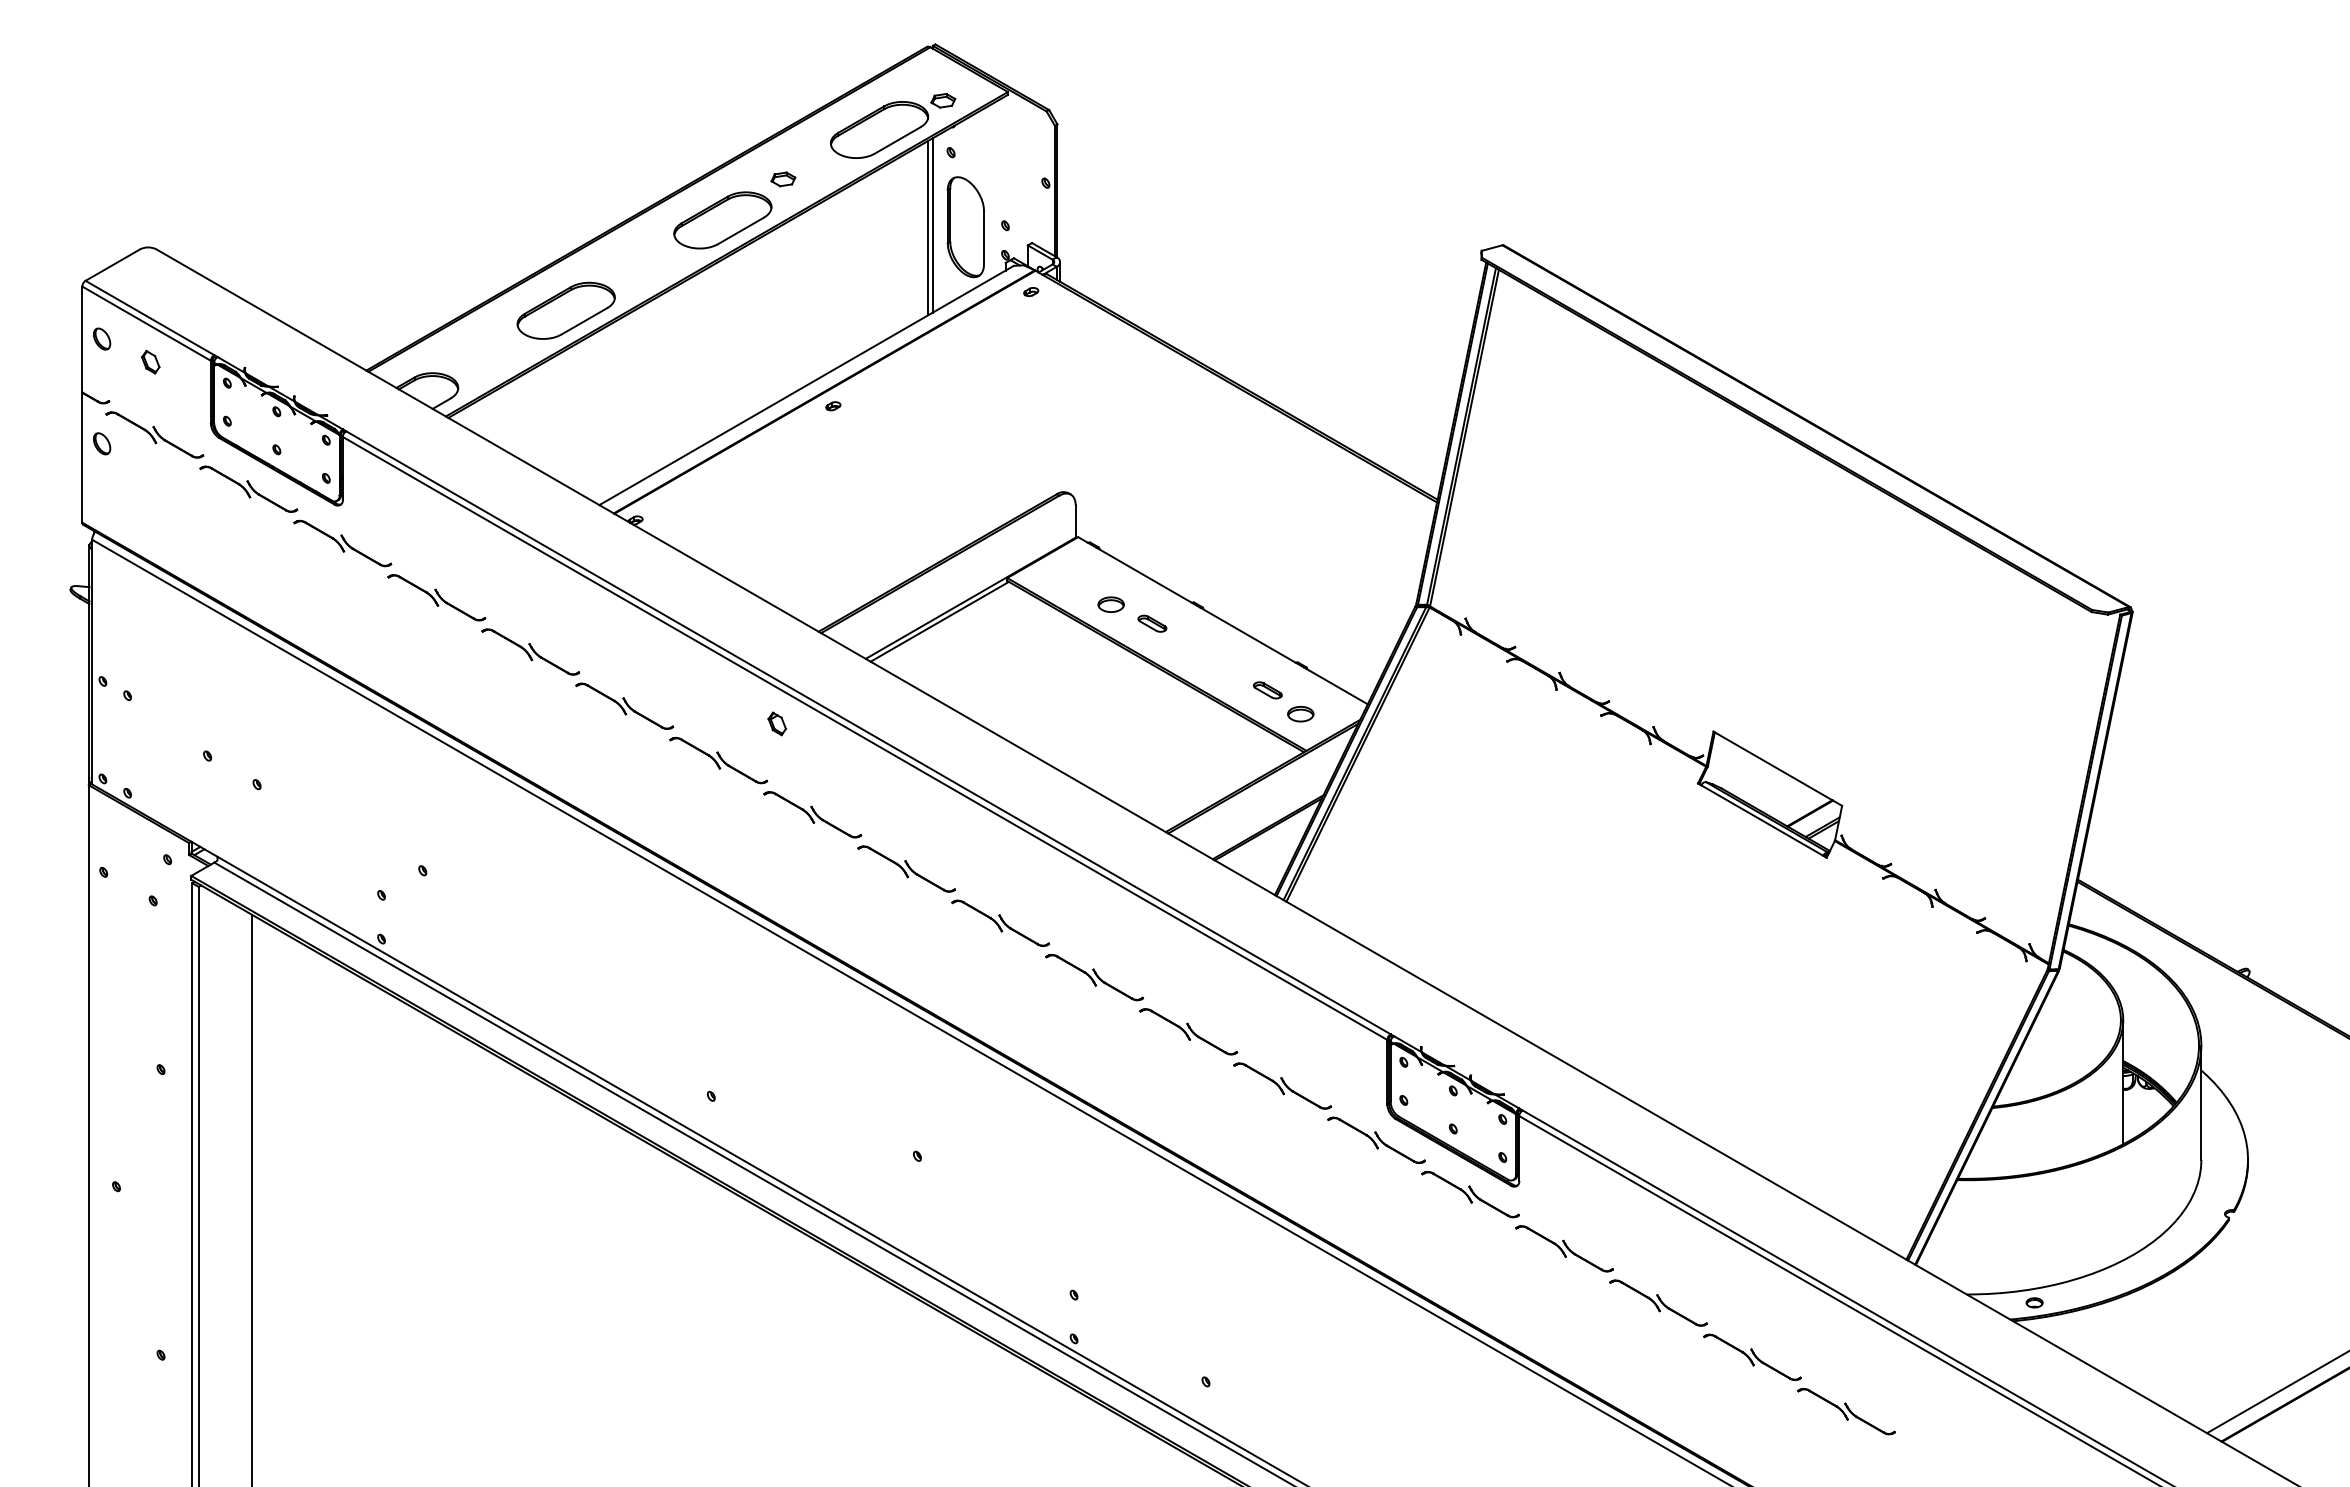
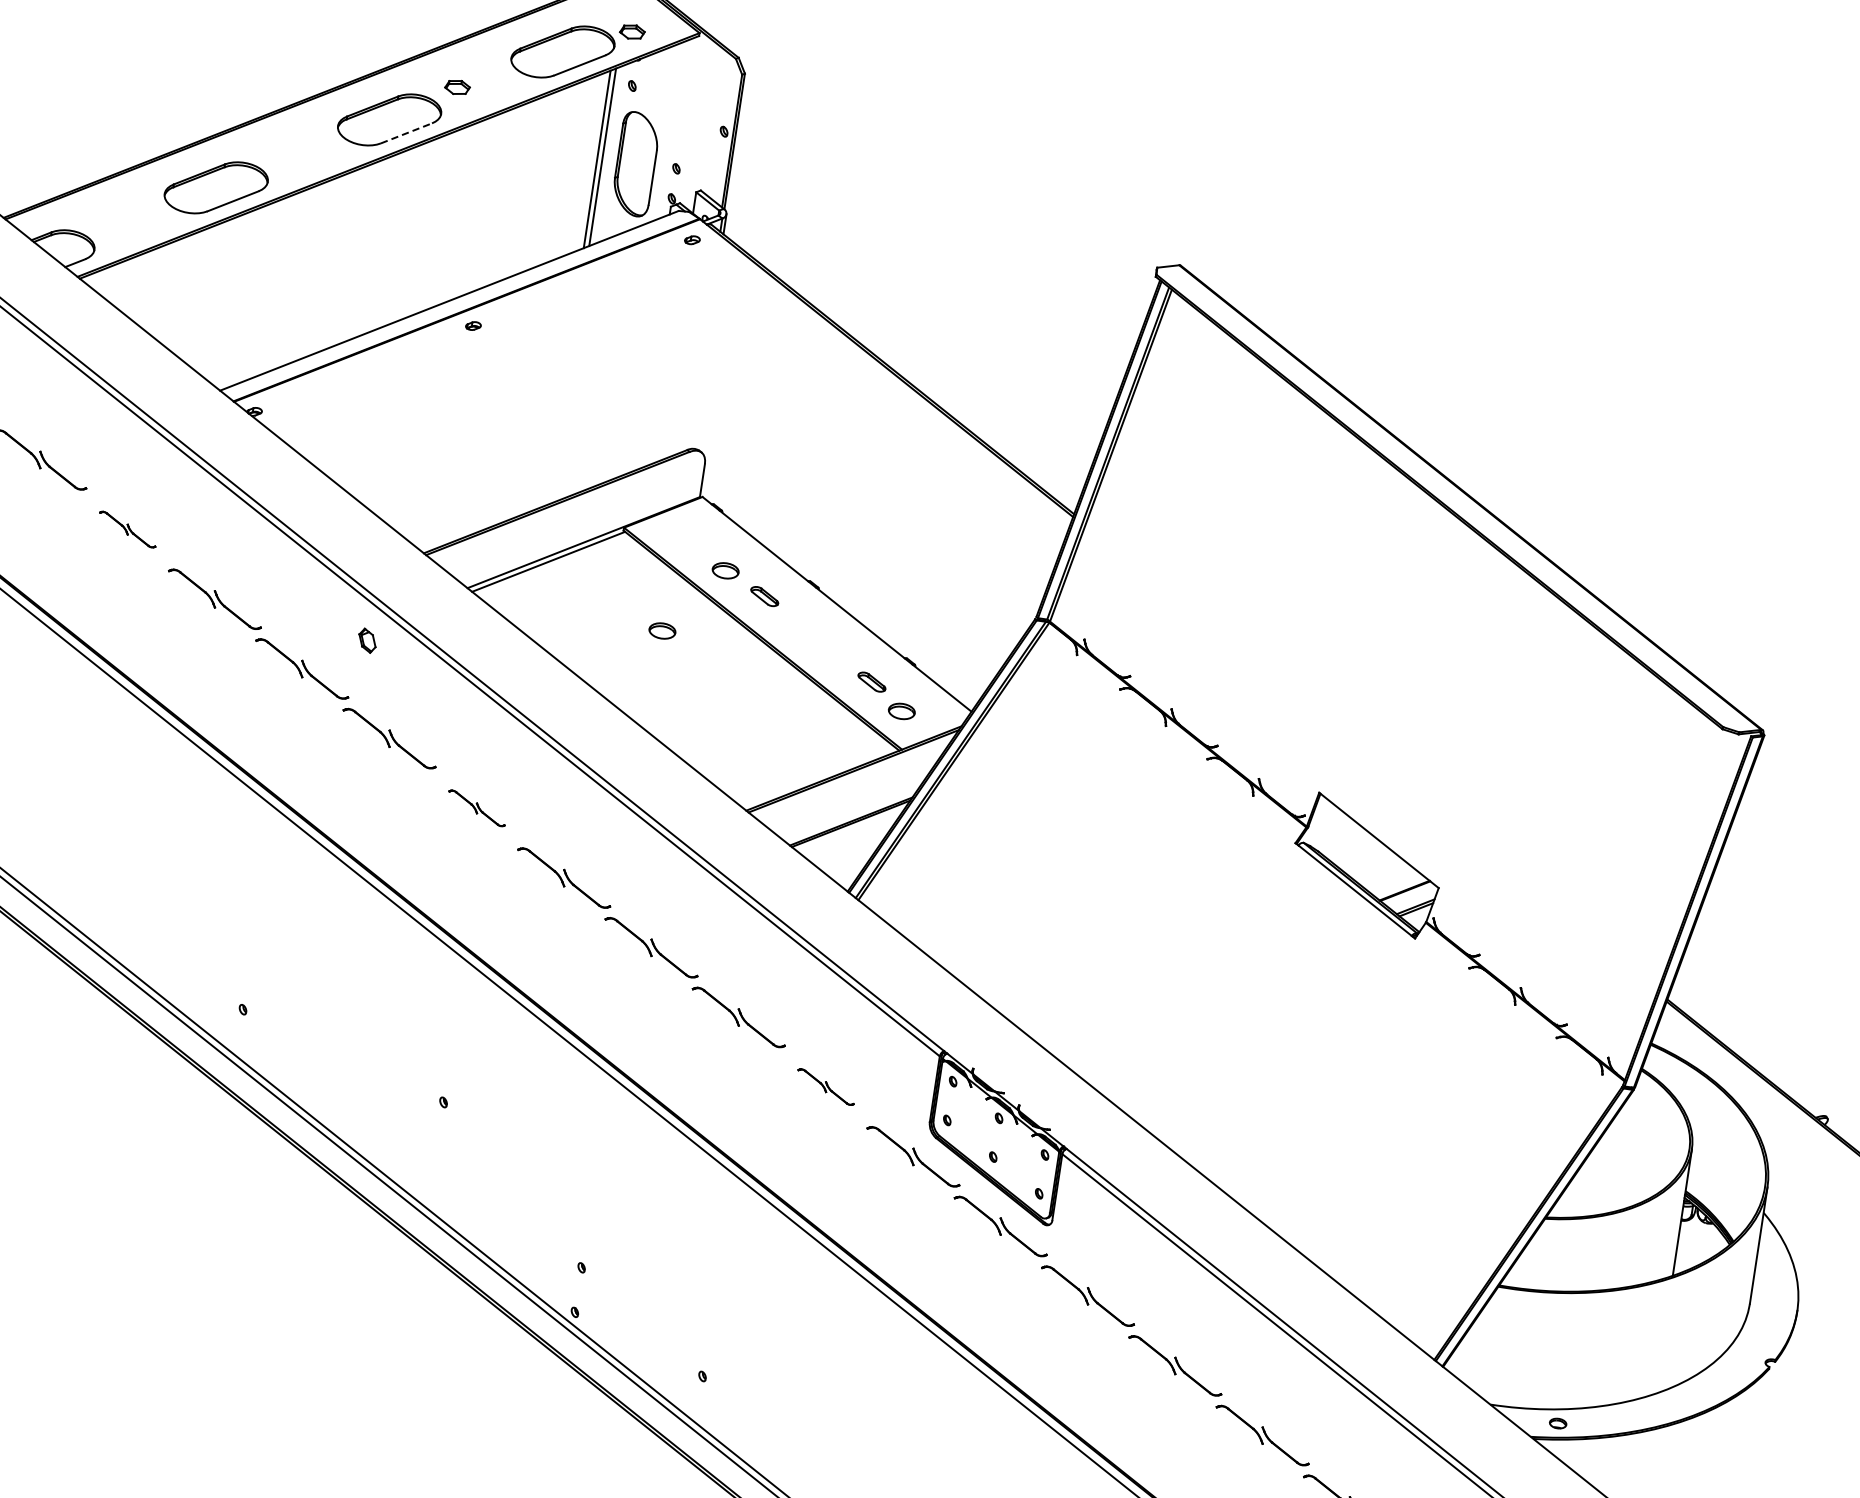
line: (741, 230) -> (407, 133), solid -> dashed
part: (530, 651) -> (127, 529), size x0.6
part: (1058, 671) -> (661, 630), added
part: (906, 868) -> (476, 807), size x0.6
part: (1282, 1085) -> (826, 1086), size x0.6

